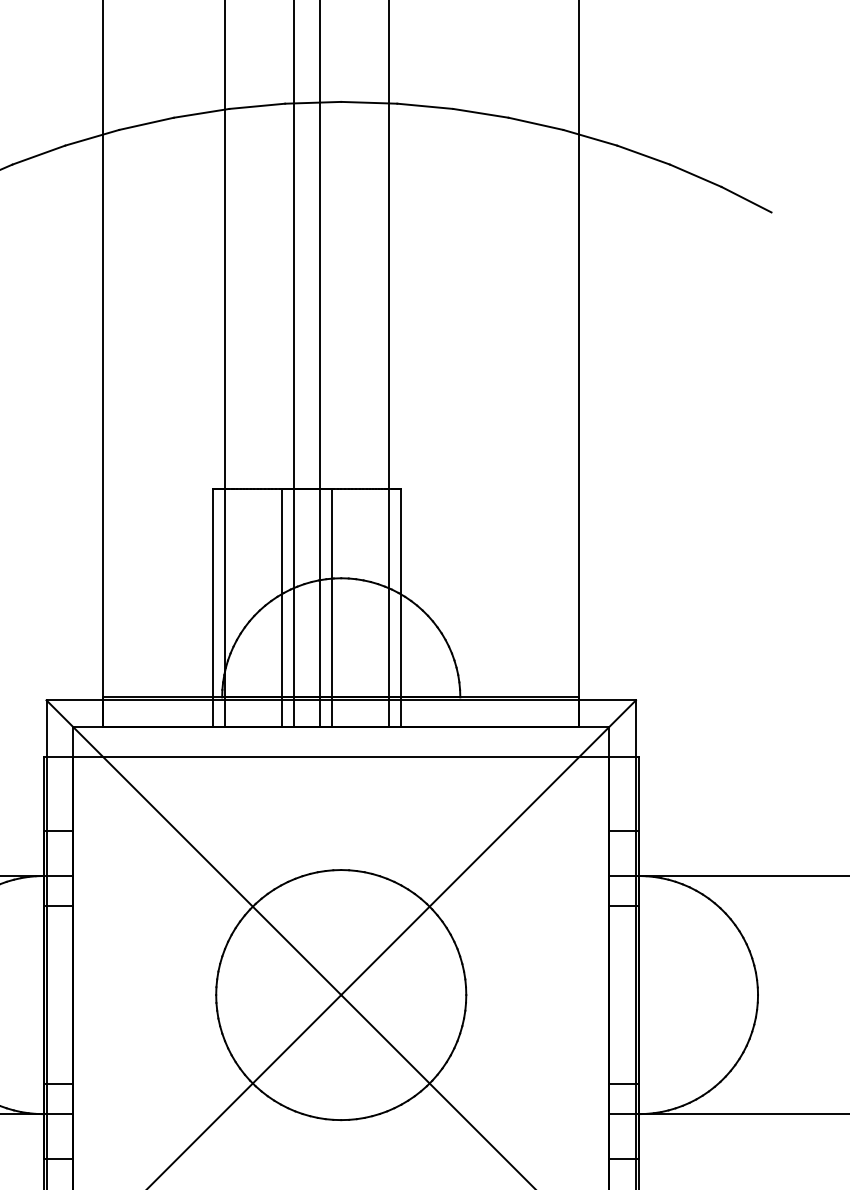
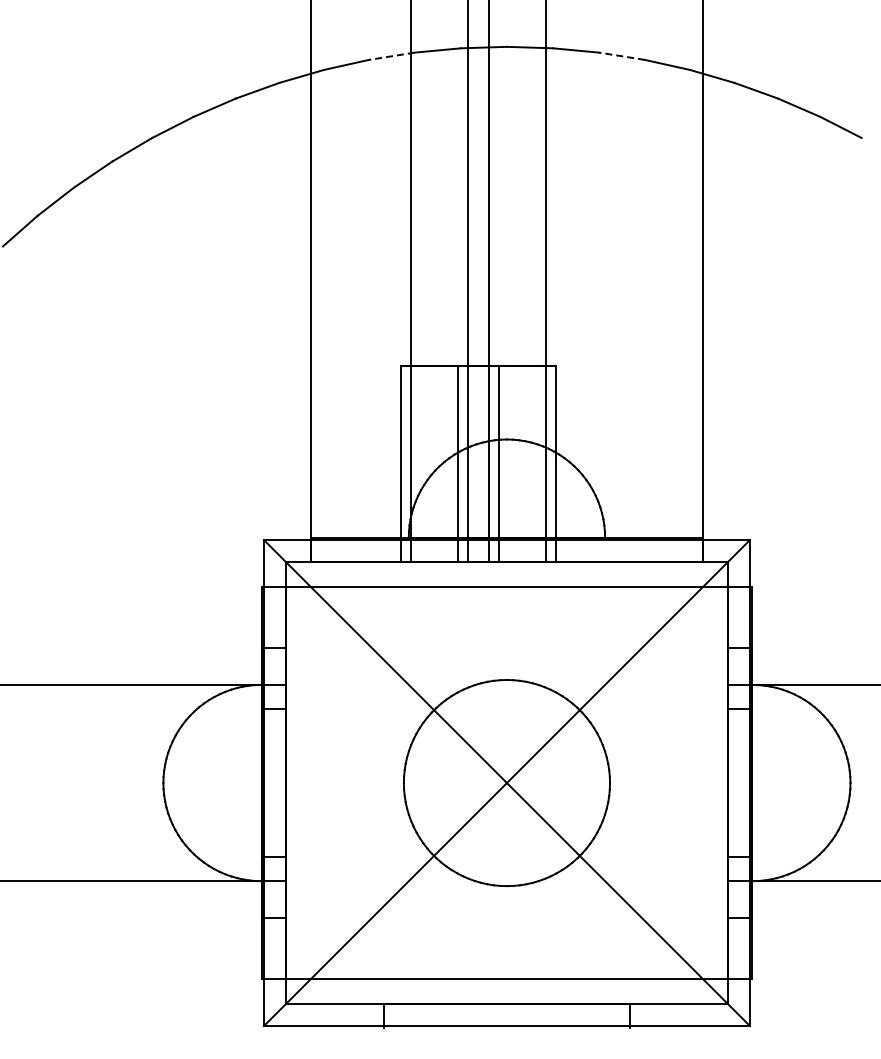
line: (201, 113) -> (391, 56), solid -> dashed
line: (480, 113) -> (621, 56), solid -> dashed

